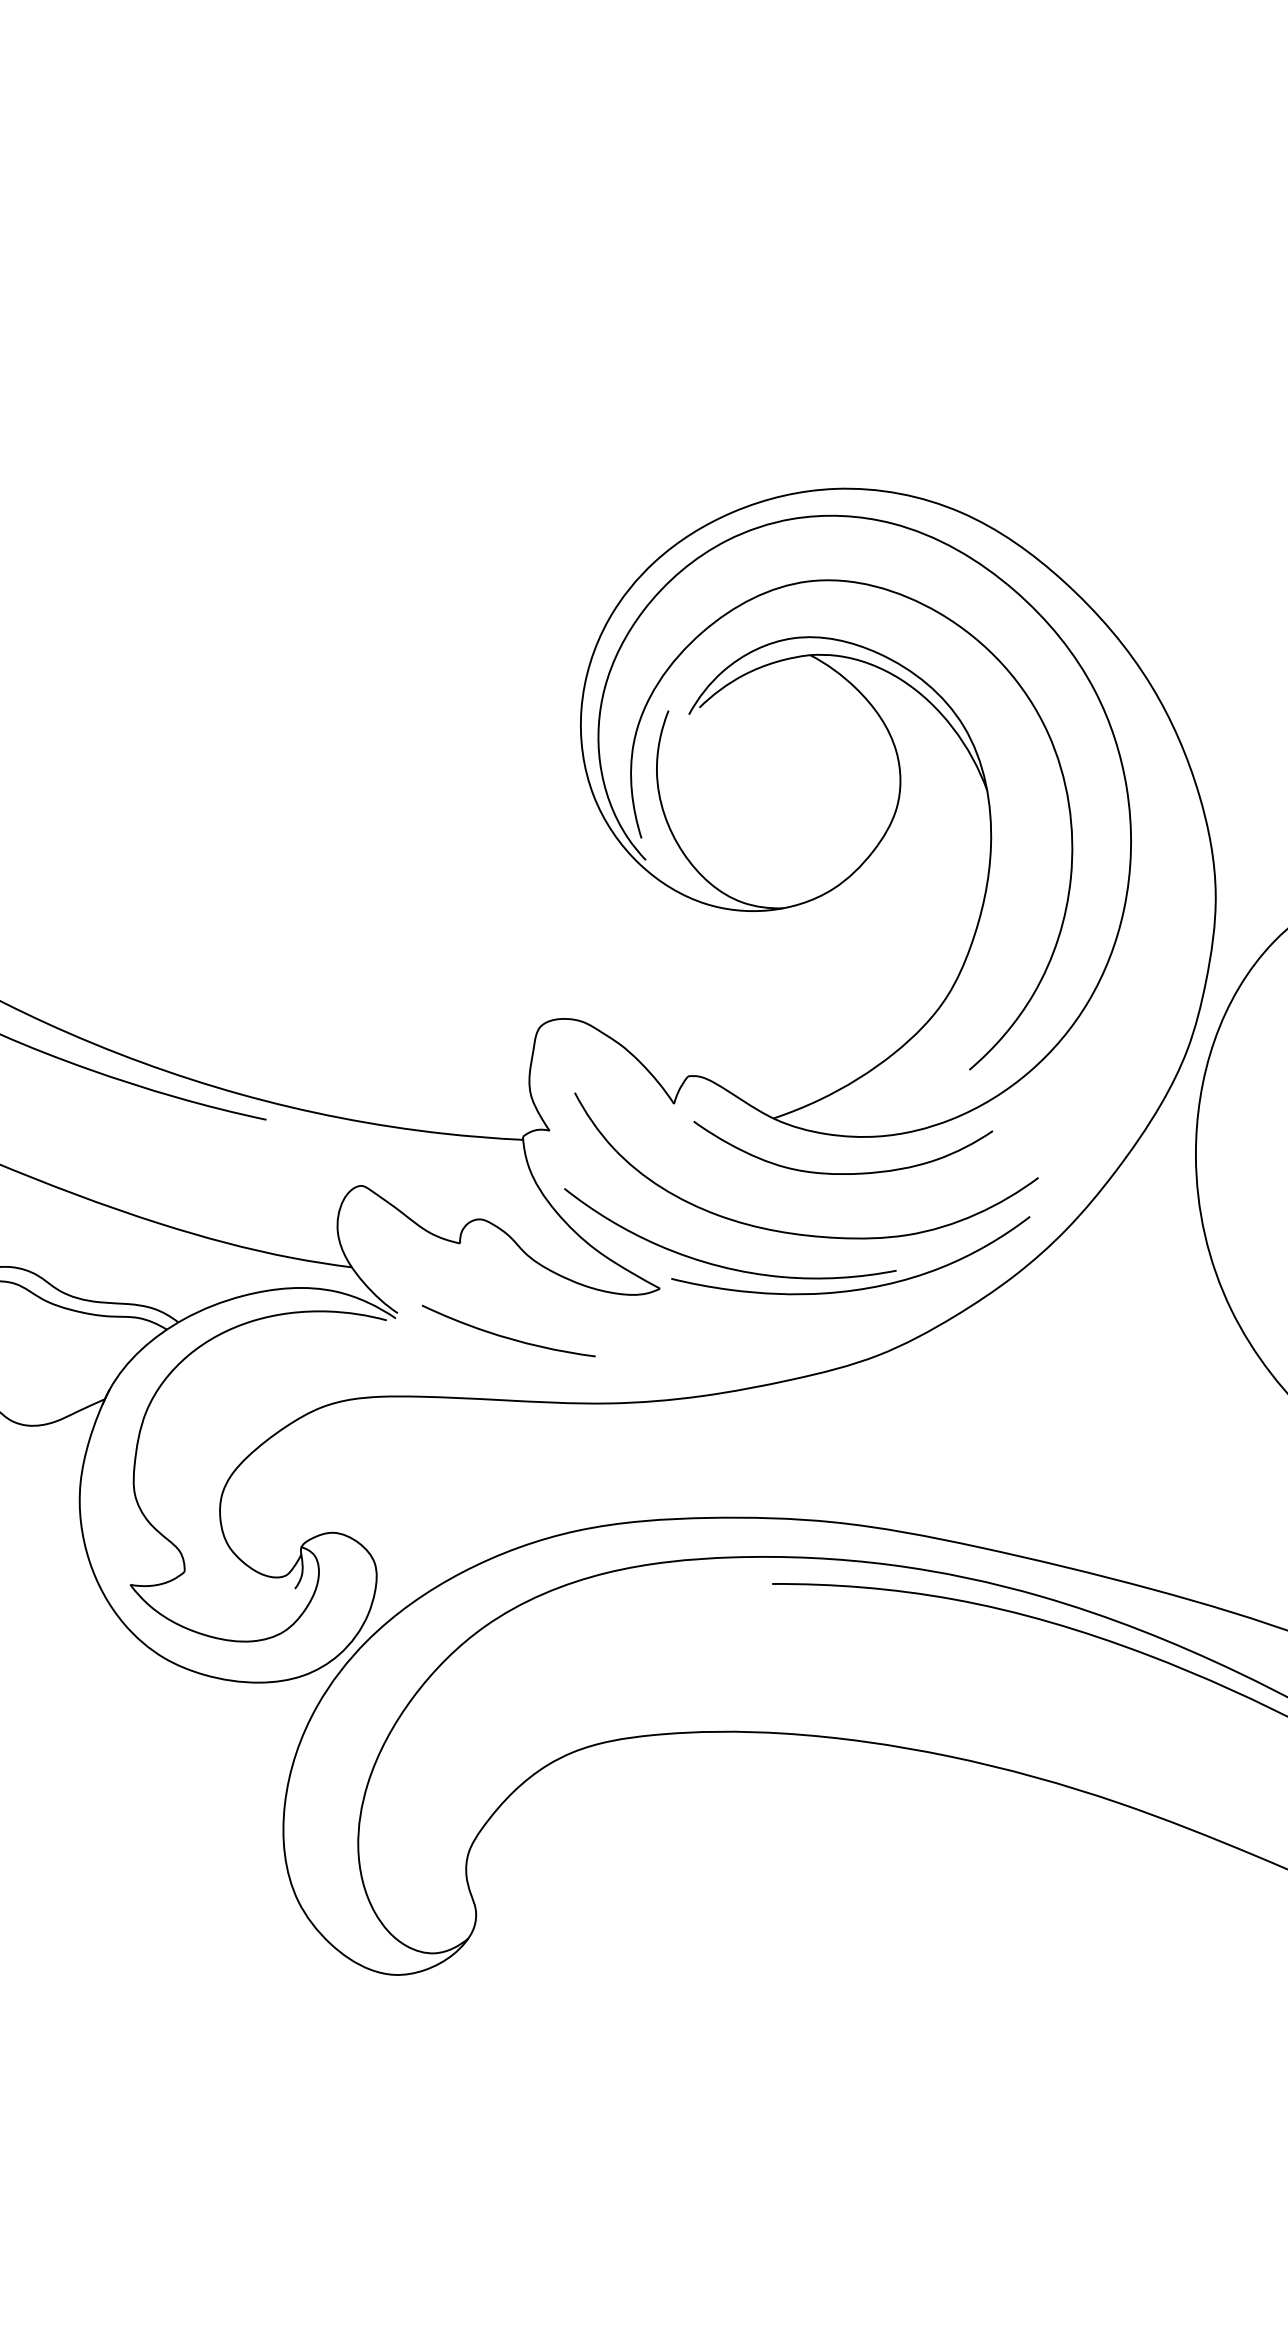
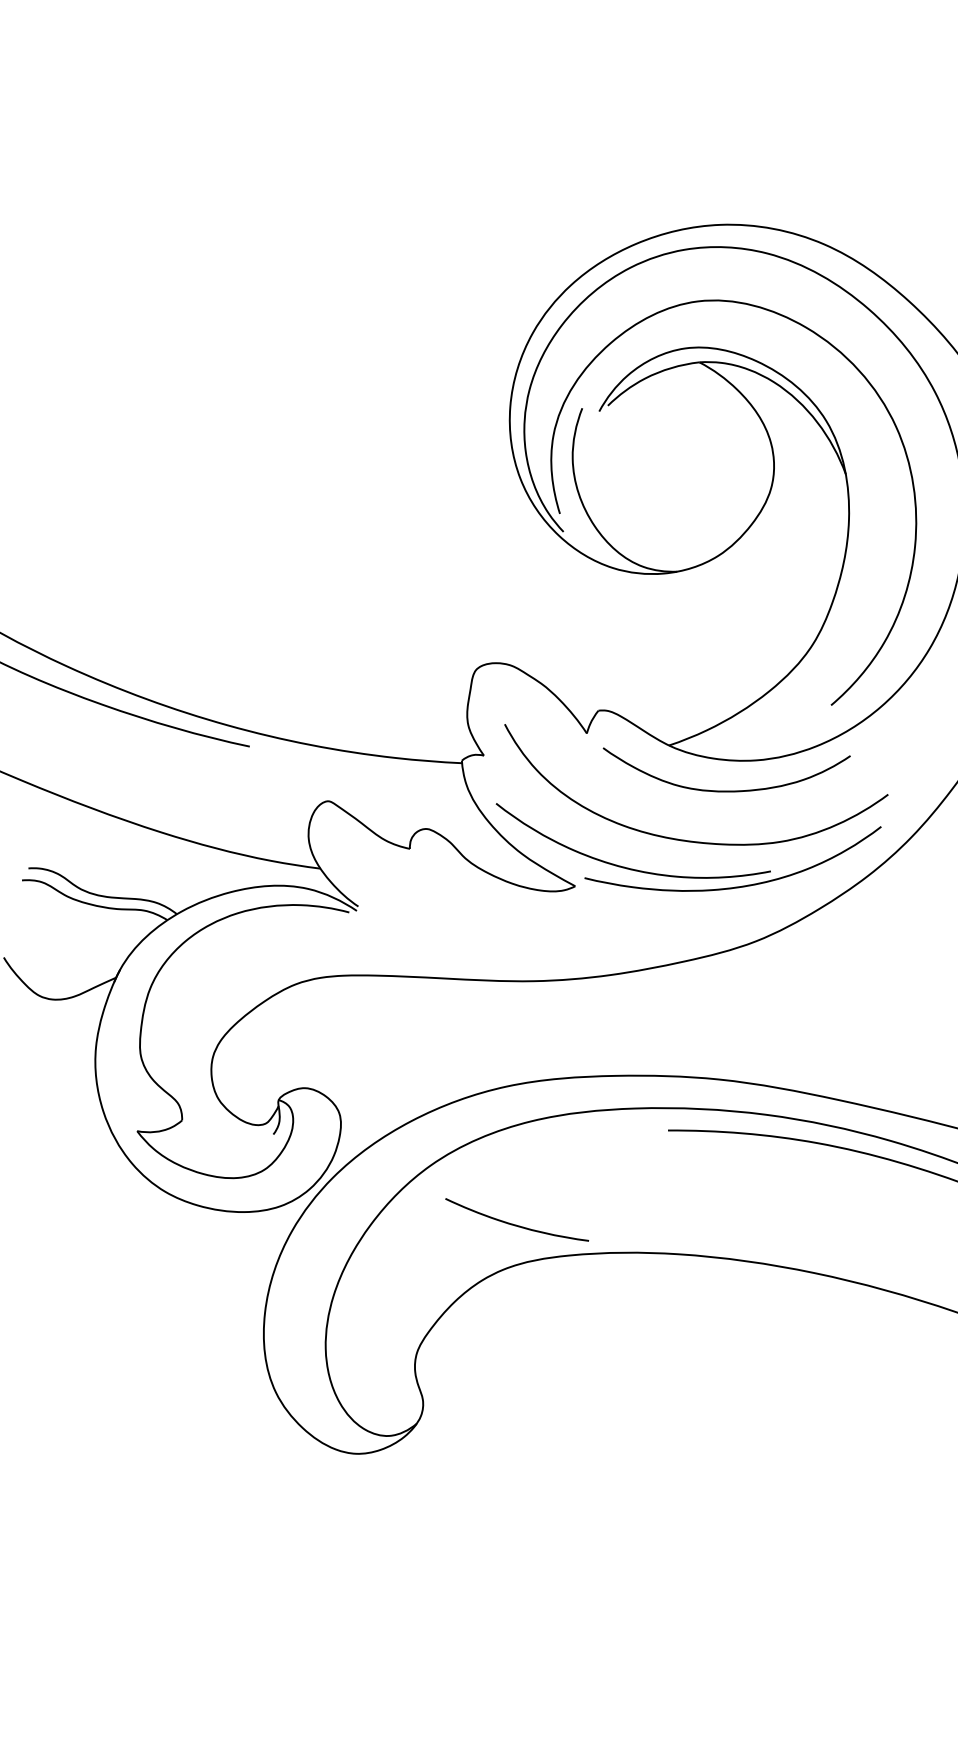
curve: (506, 1336) -> (515, 1224), moved

